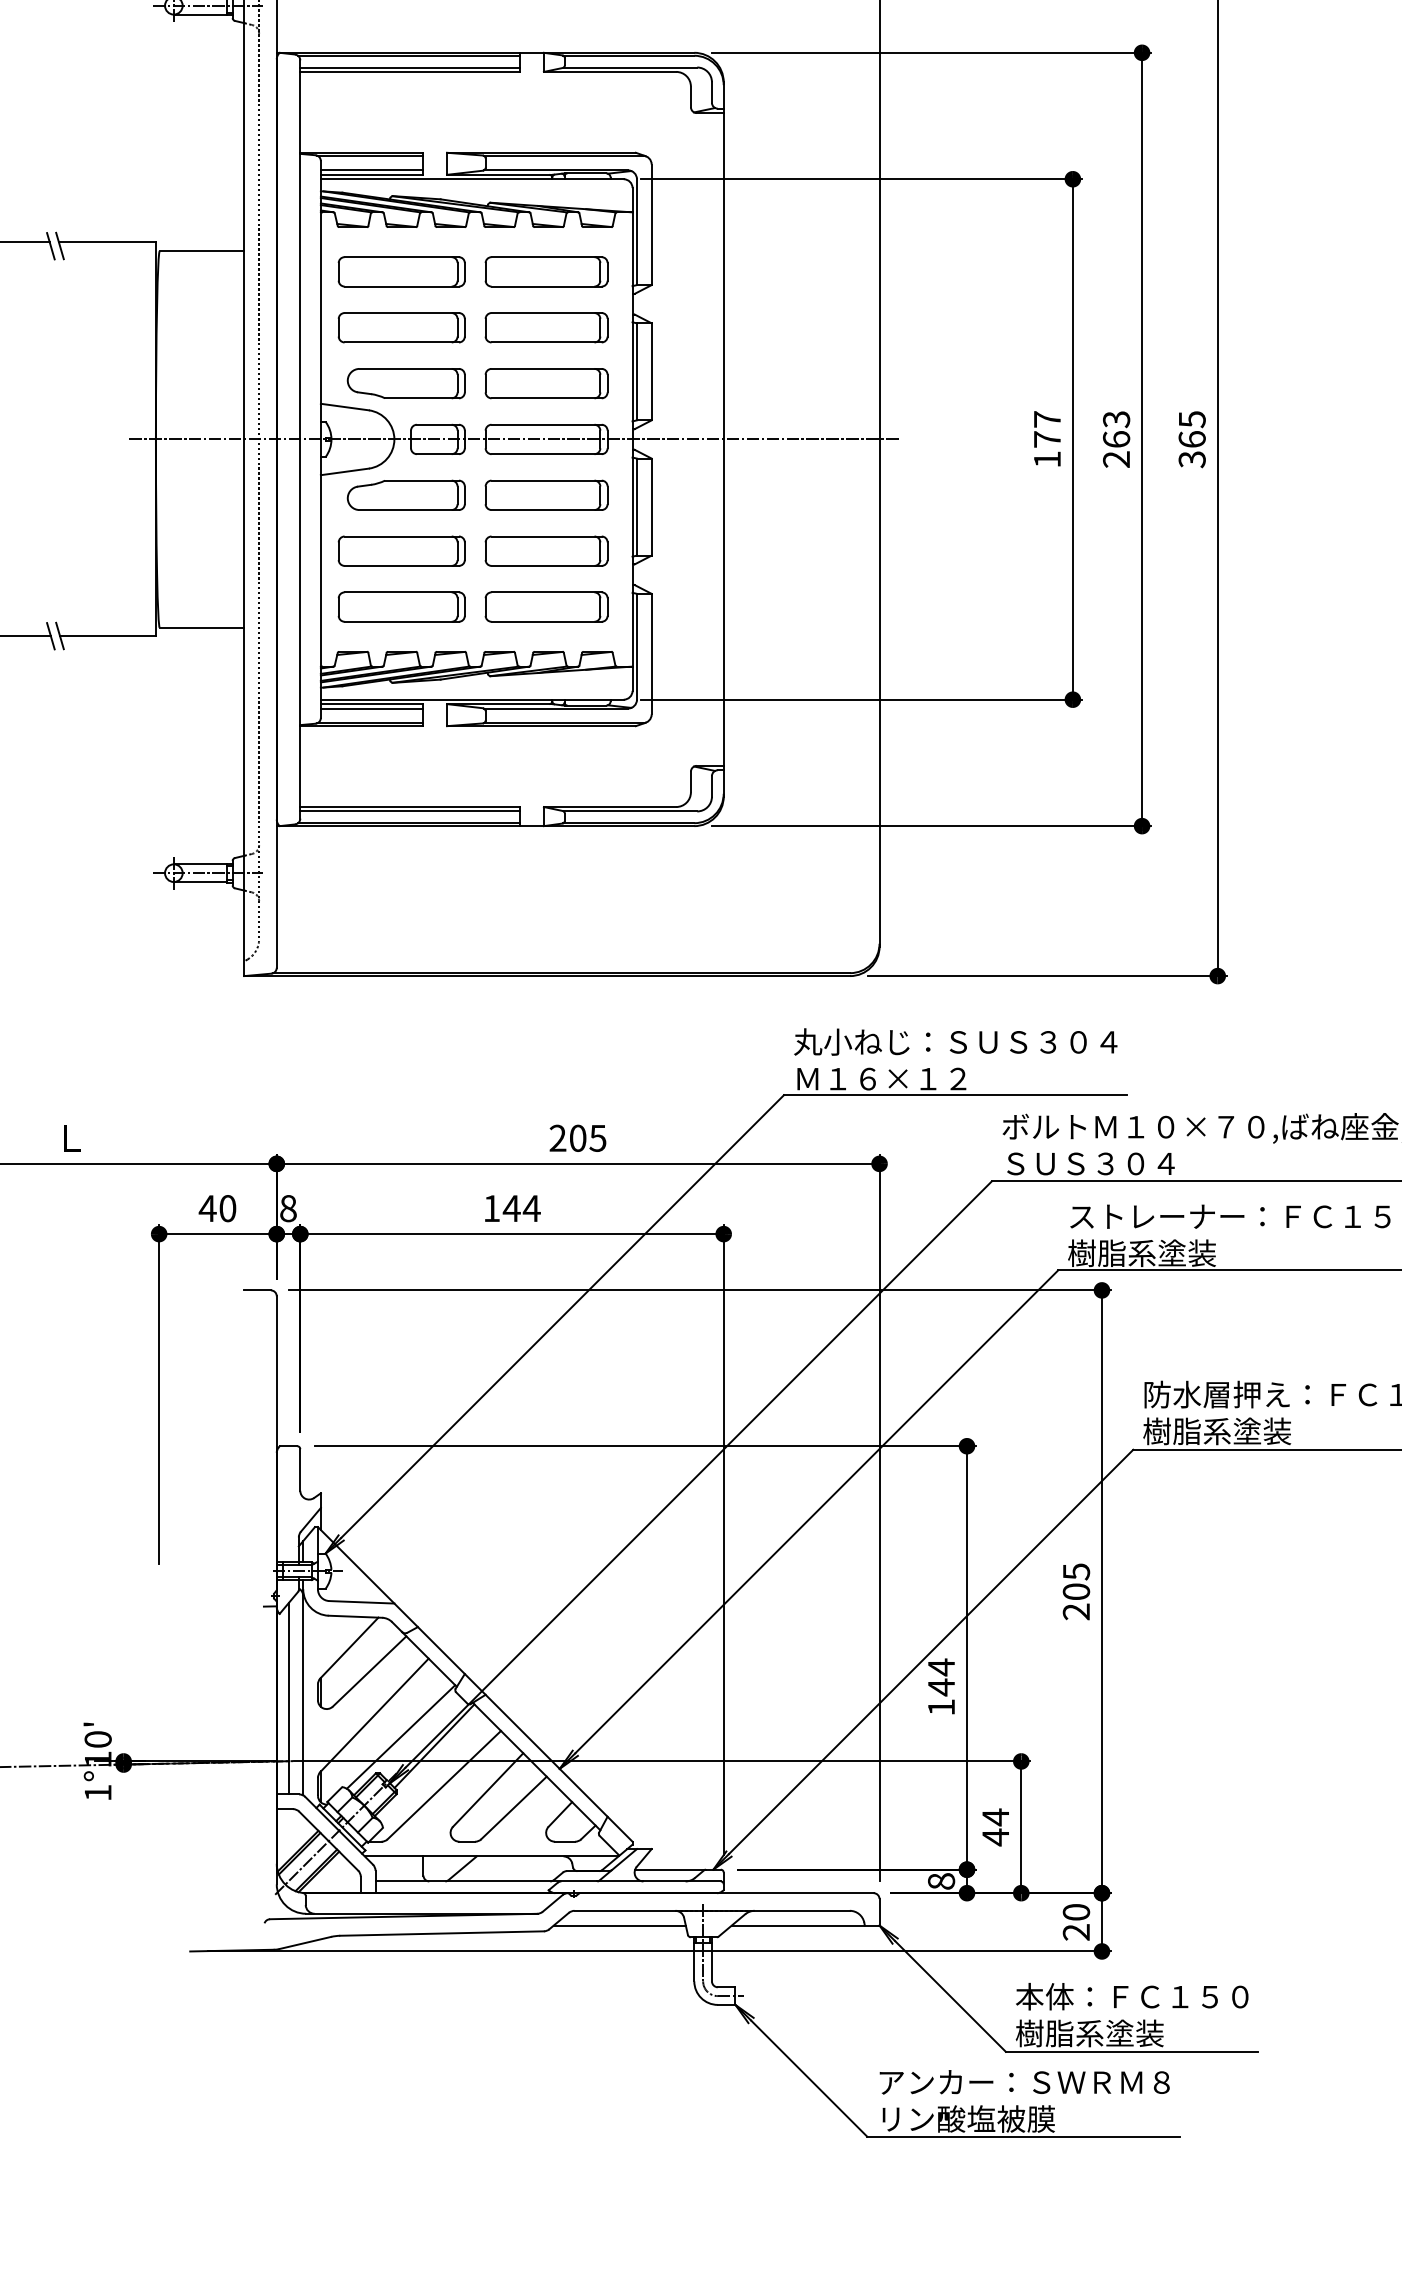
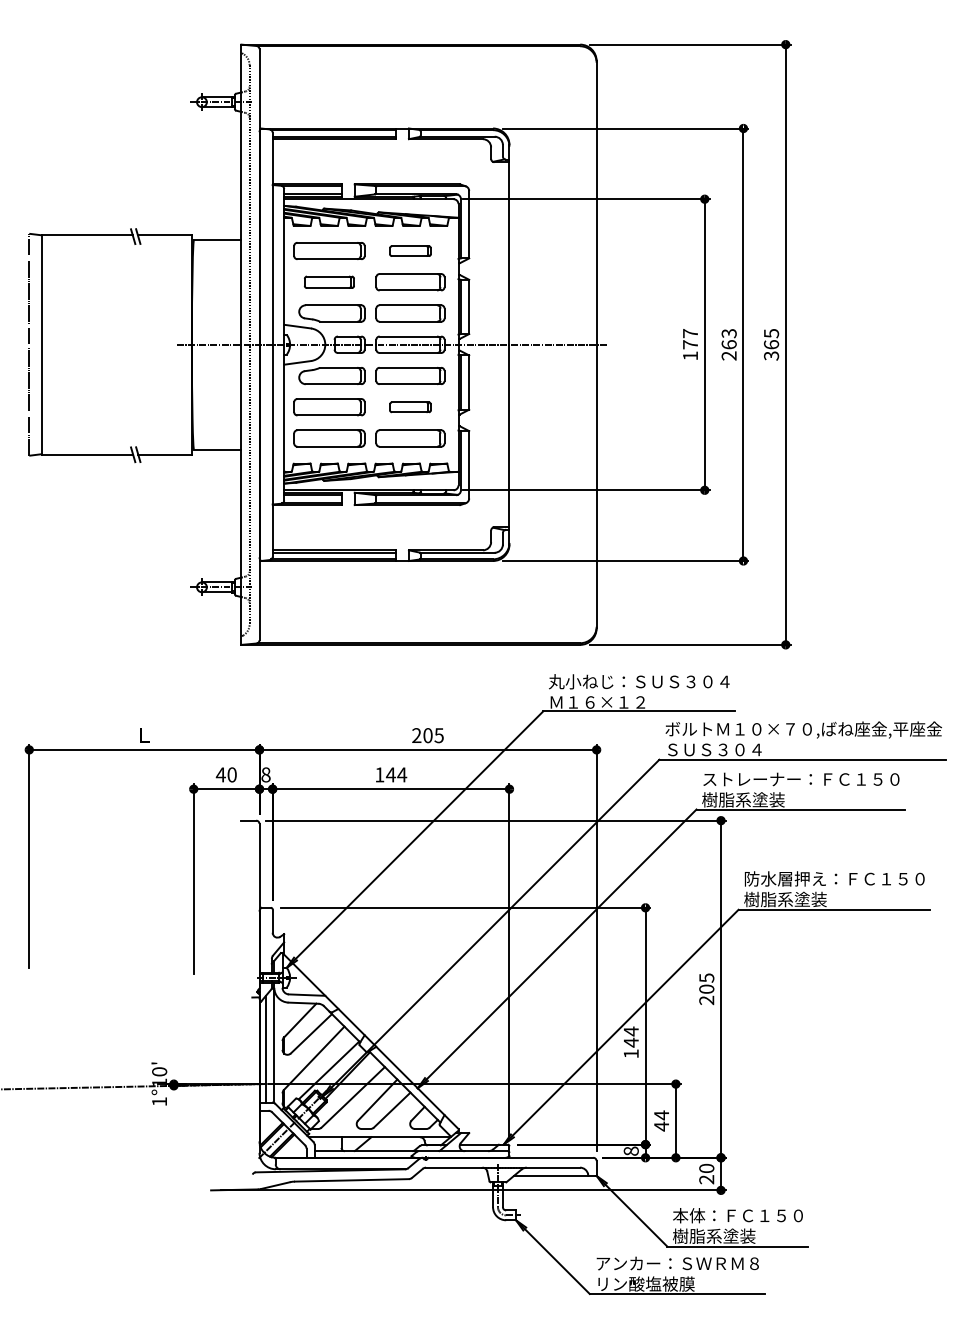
part: (546, 272) -> (410, 251), size x0.6
part: (401, 328) -> (329, 282), size x0.7
part: (546, 551) -> (410, 407), size x0.6
line: (620, 1924) -> (451, 1175), removed

